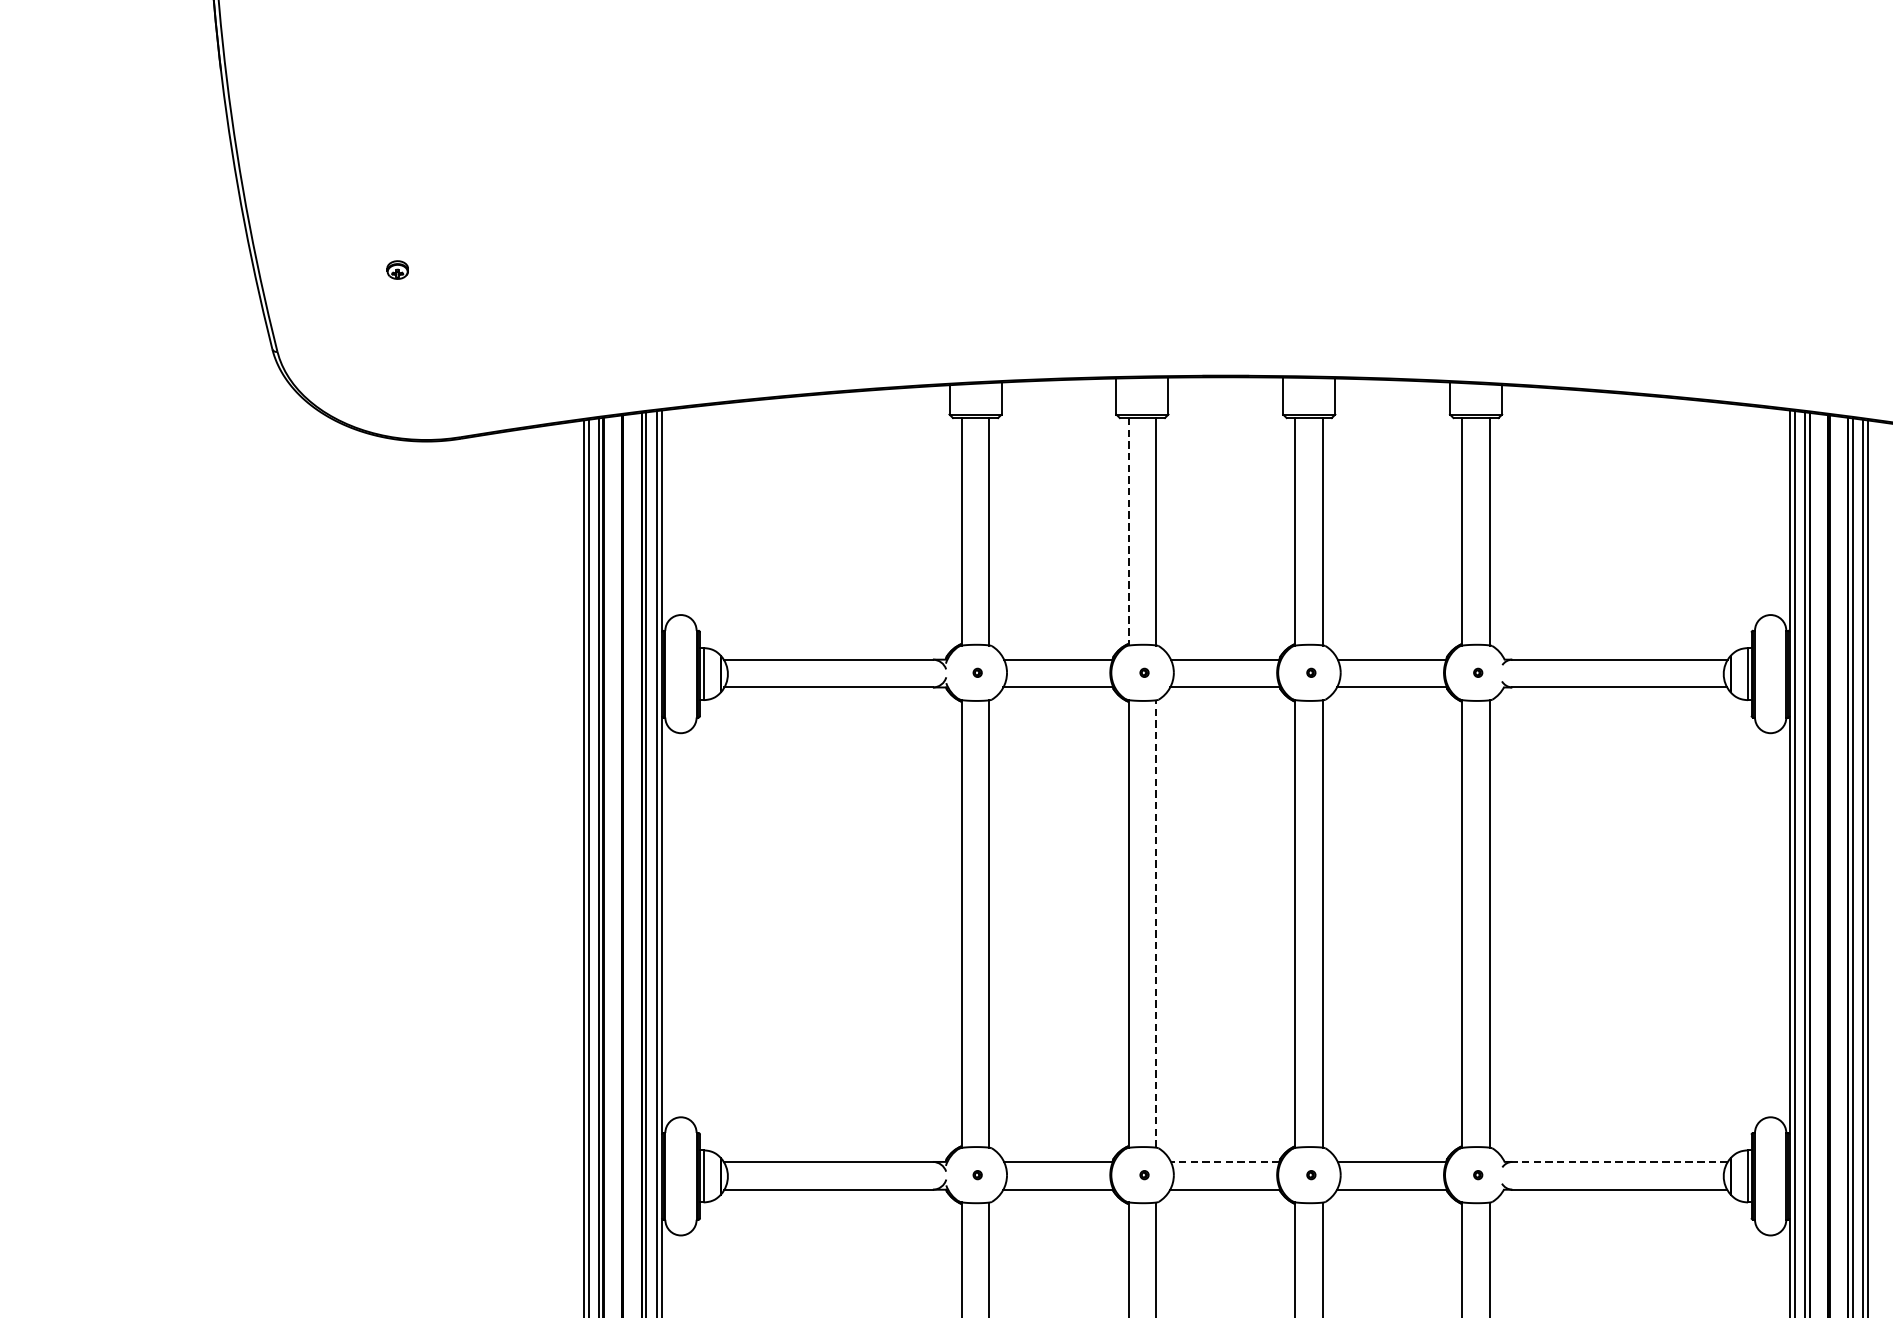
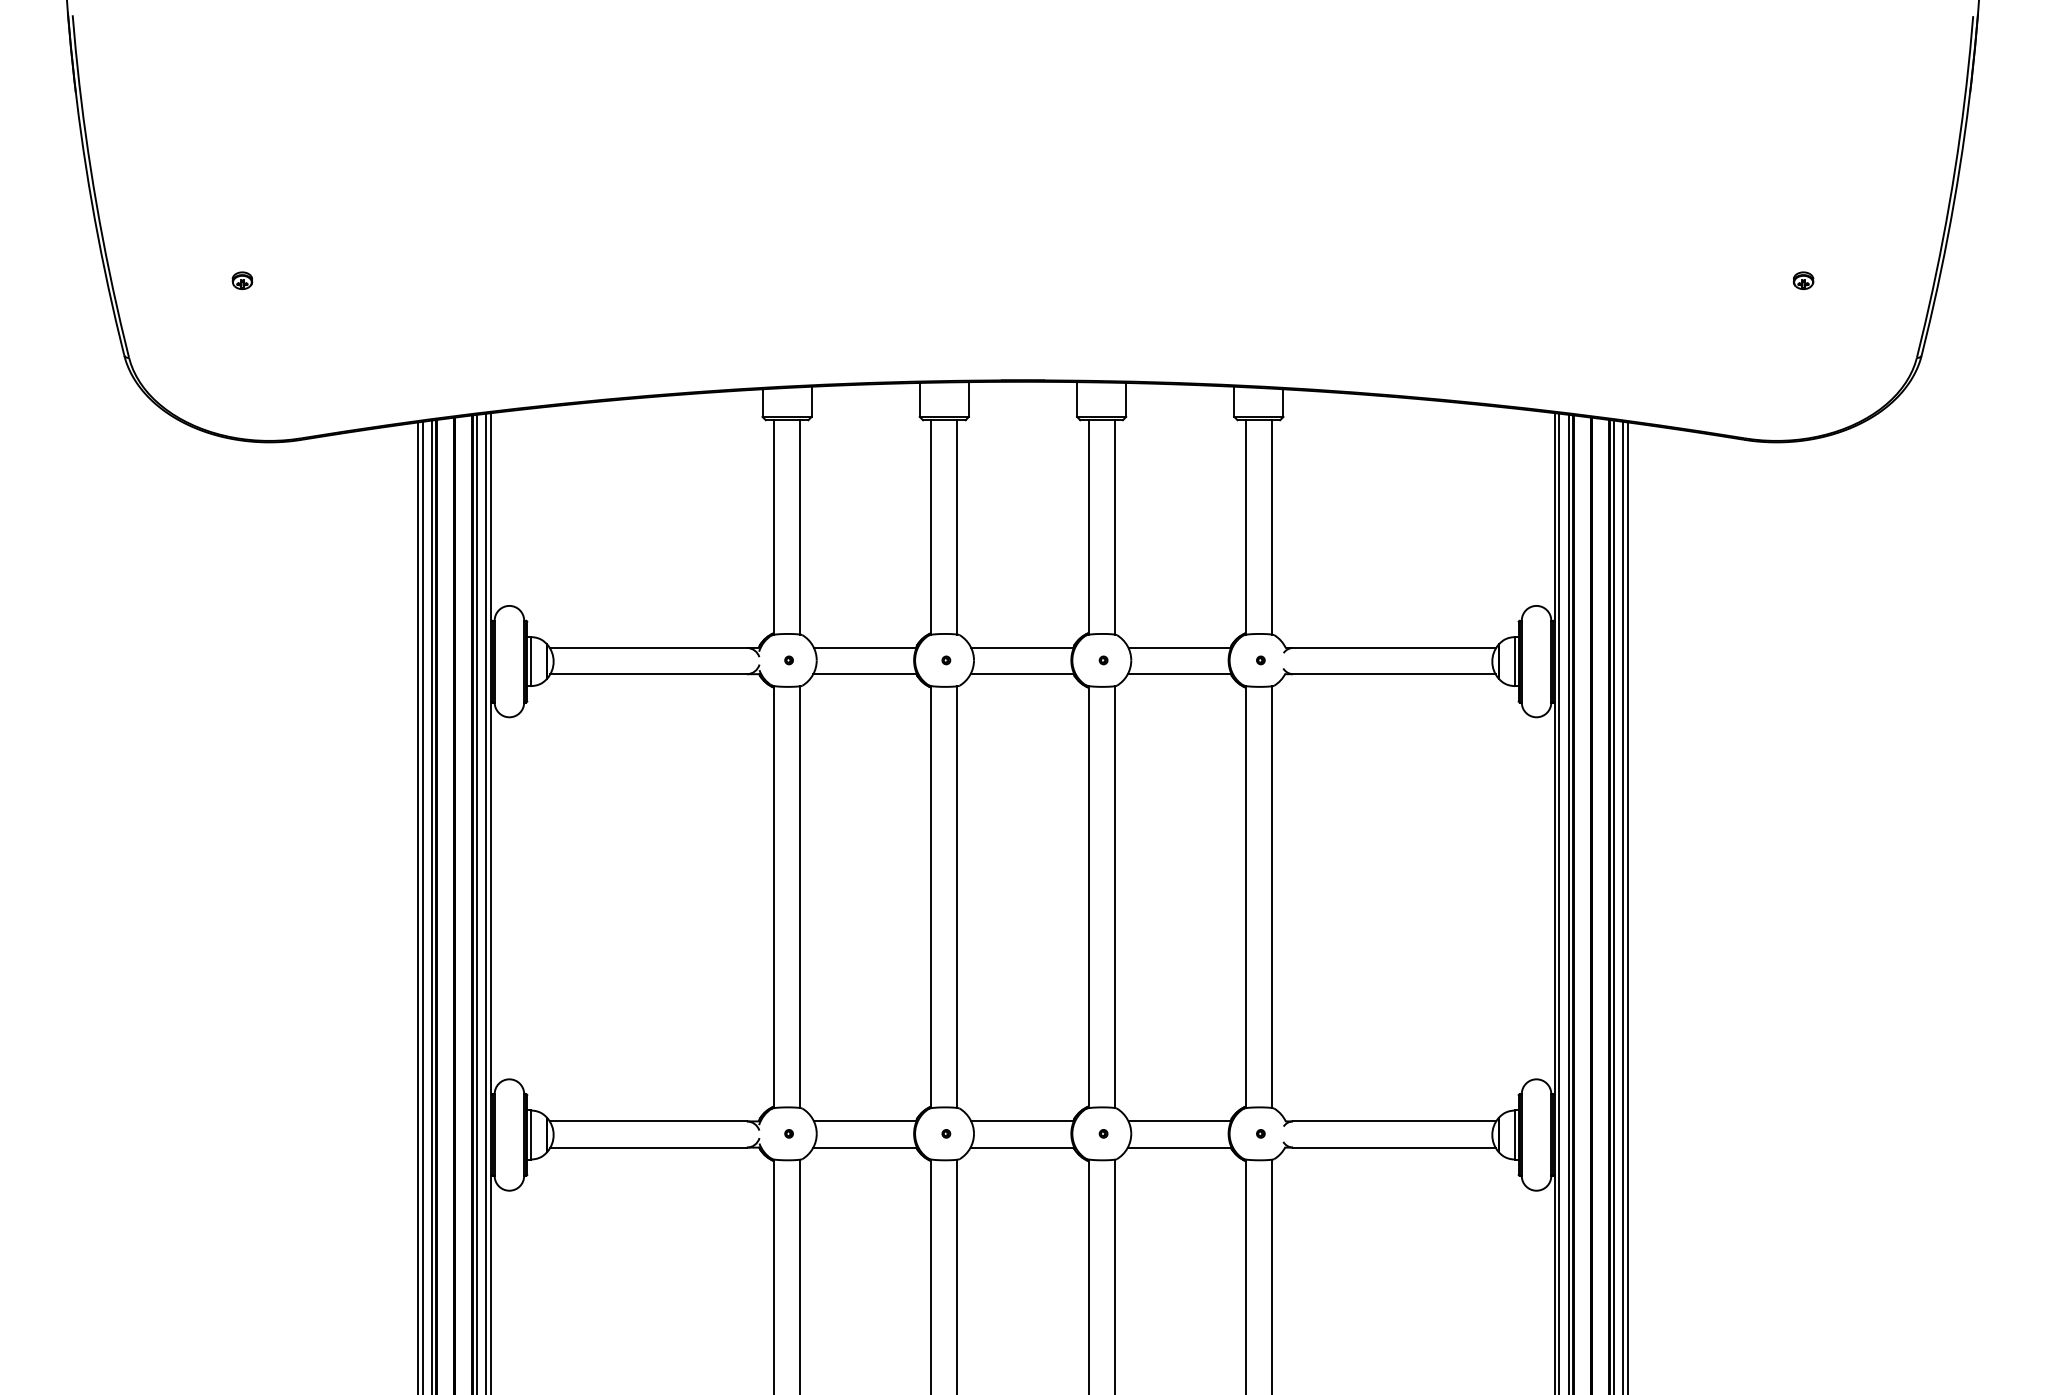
line: (1128, 532) -> (931, 528), dashed -> solid
line: (1156, 924) -> (957, 897), dashed -> solid
line: (1225, 1162) -> (1022, 1121), dashed -> solid
line: (1619, 1162) -> (1394, 1121), dashed -> solid

